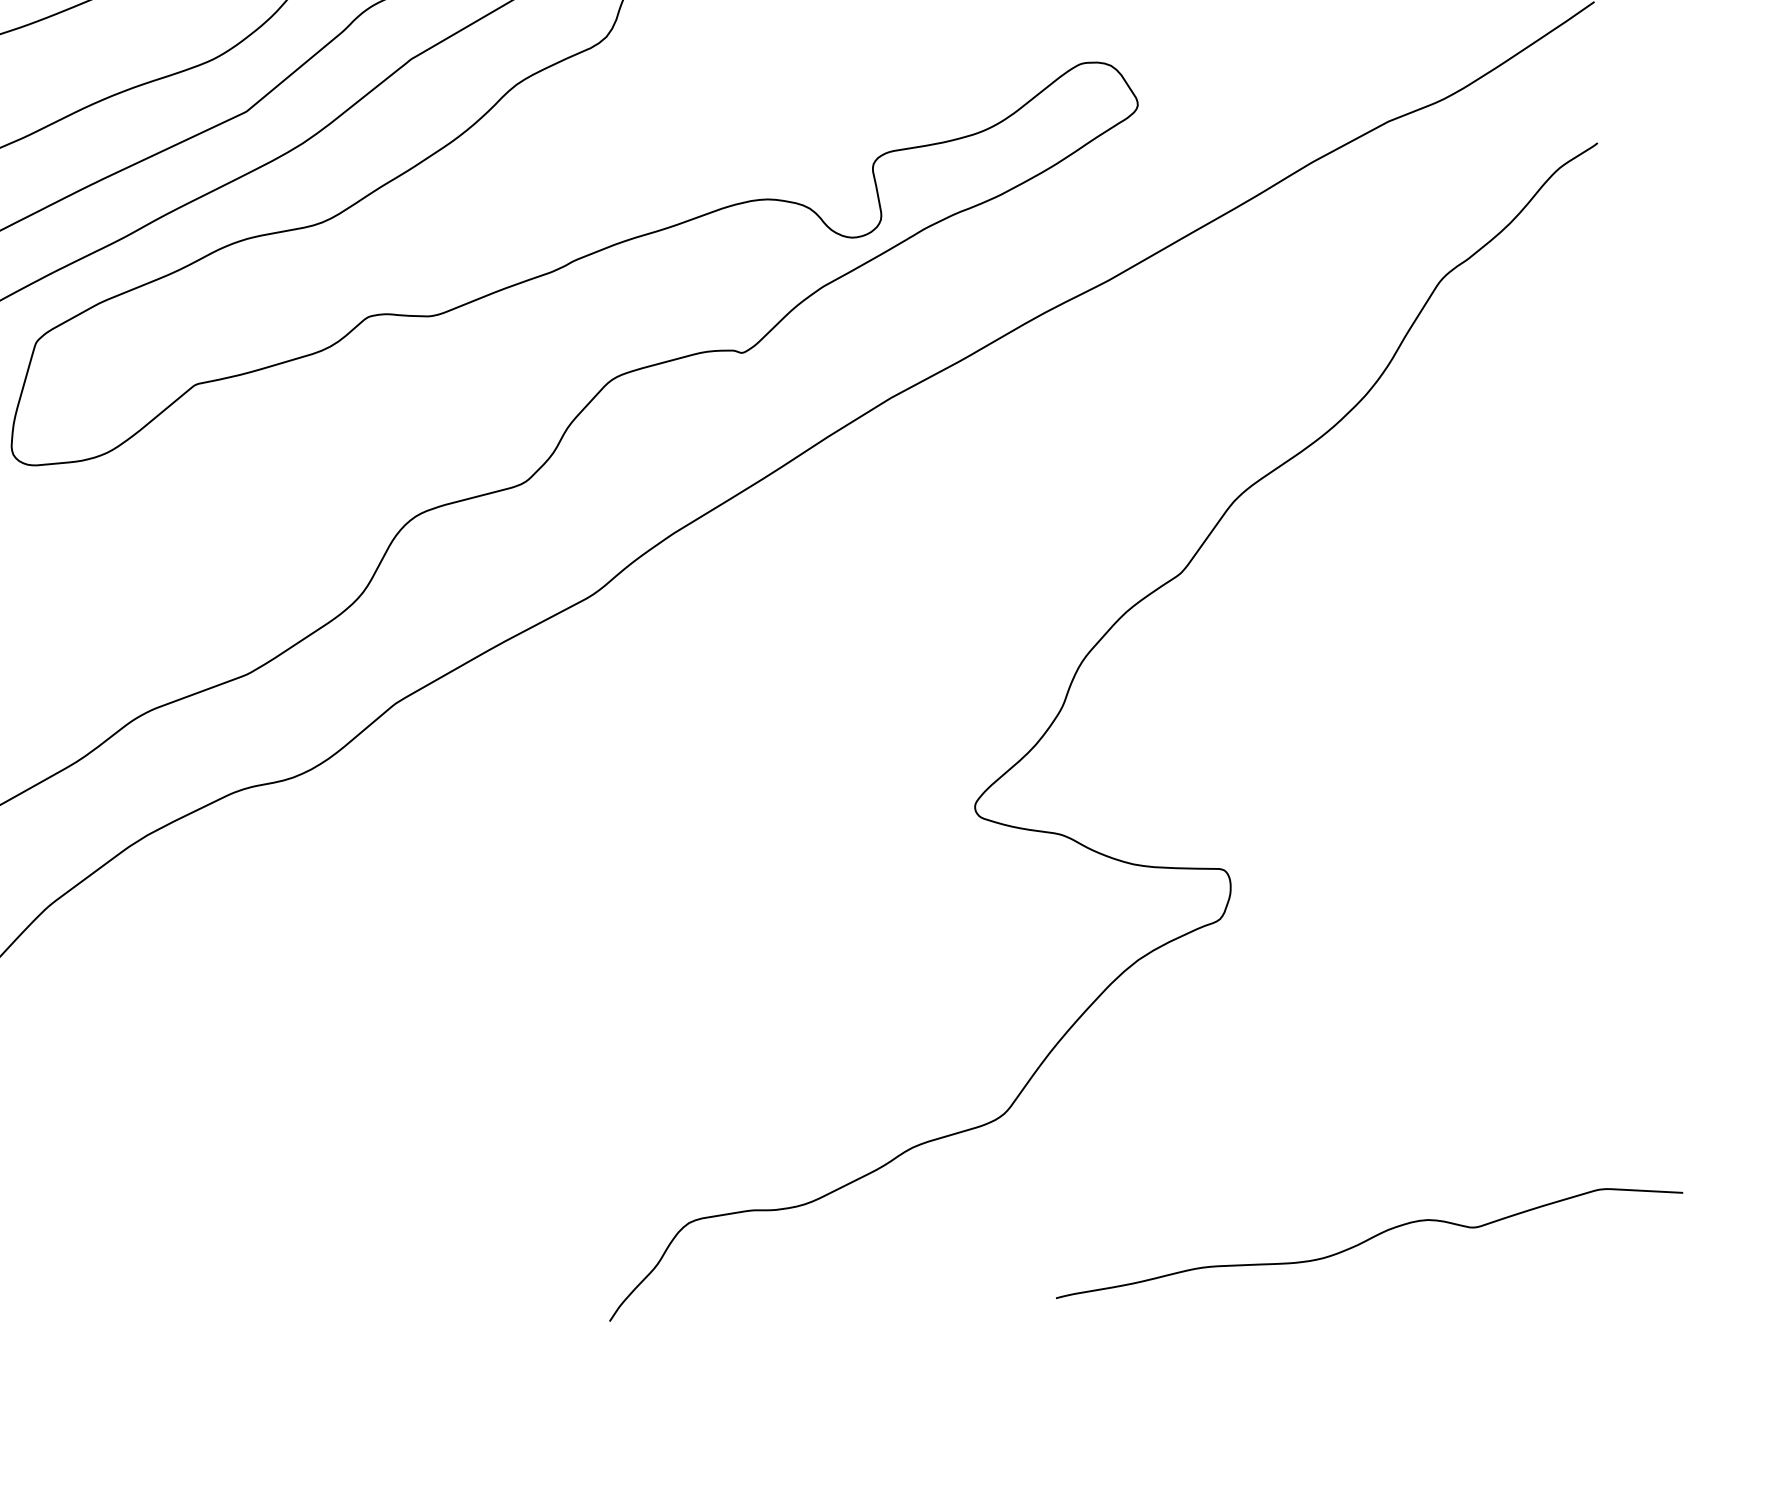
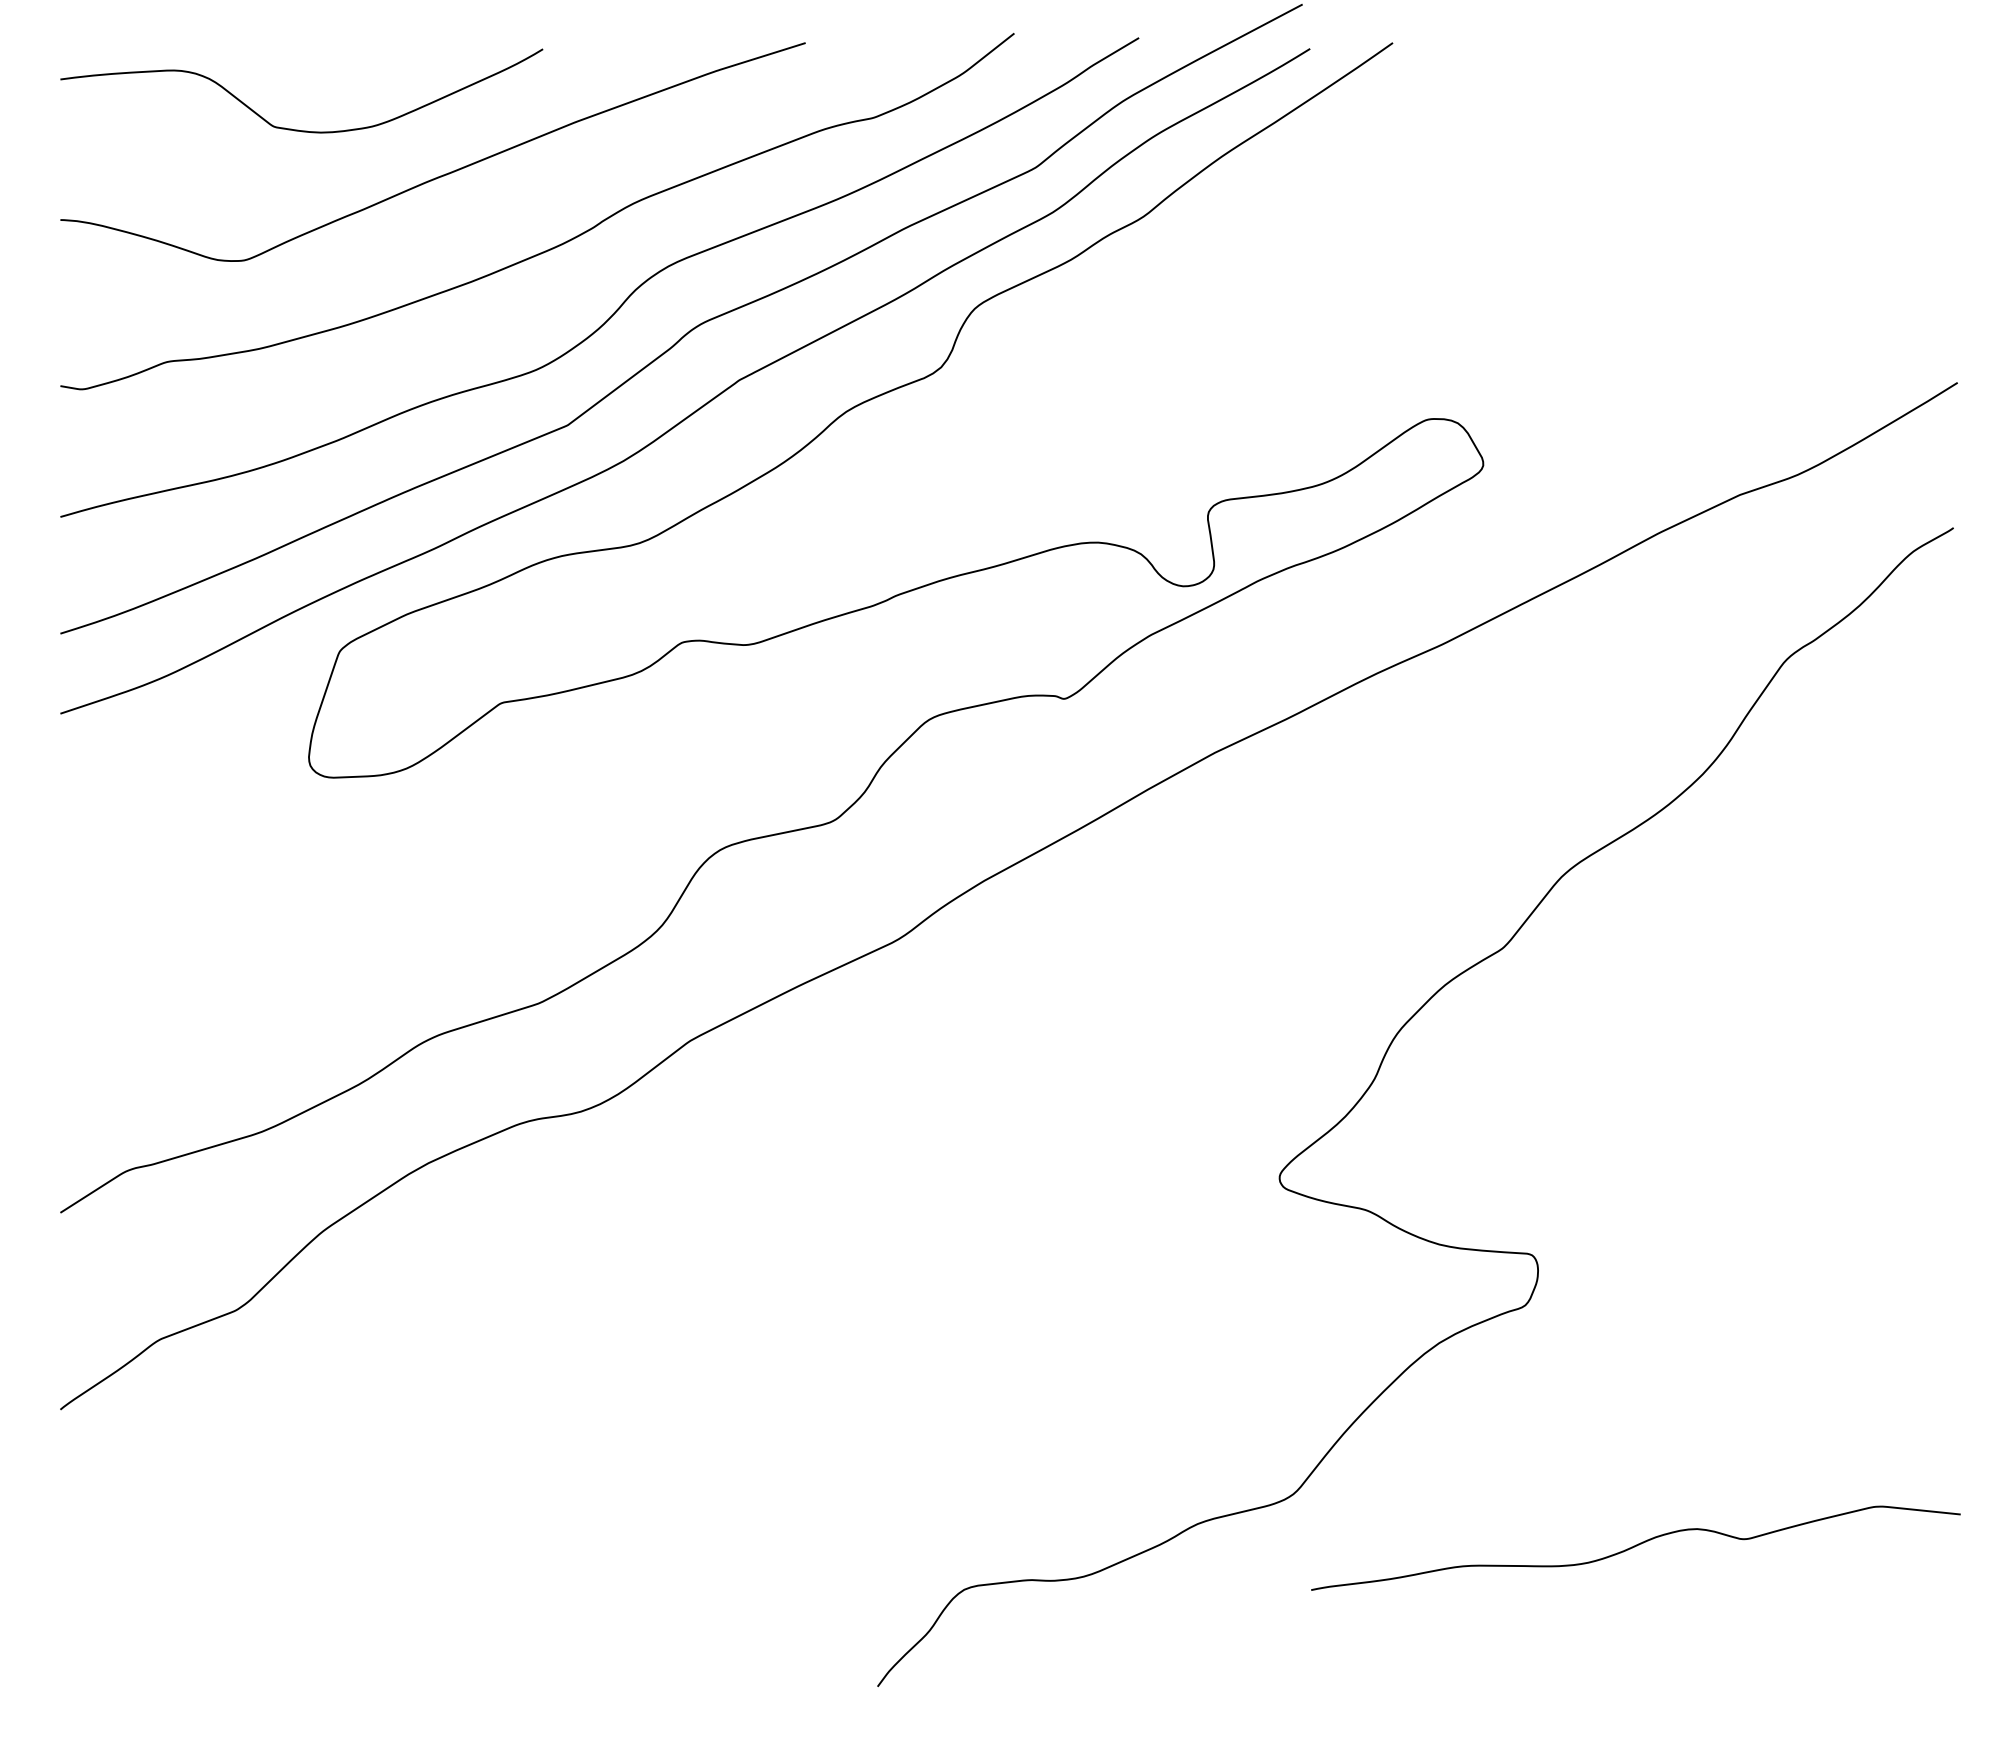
curve: (1368, 1239) -> (1635, 1546), moved

